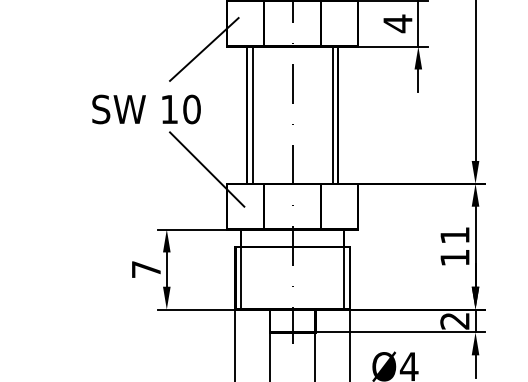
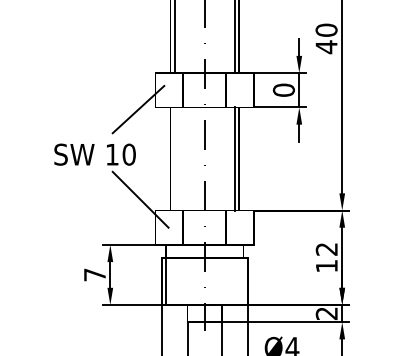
text: (397, 24) -> (283, 90), 4 -> 0
line: (252, 114) -> (174, 158), removed
text: (454, 235) -> (326, 249), 11 -> 12
line: (344, 278) -> (243, 281), removed

